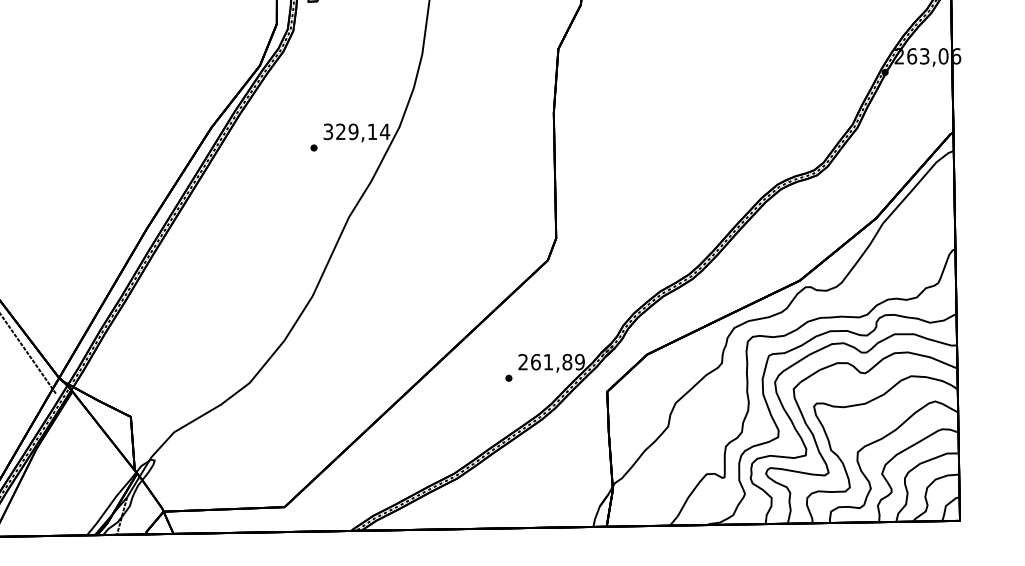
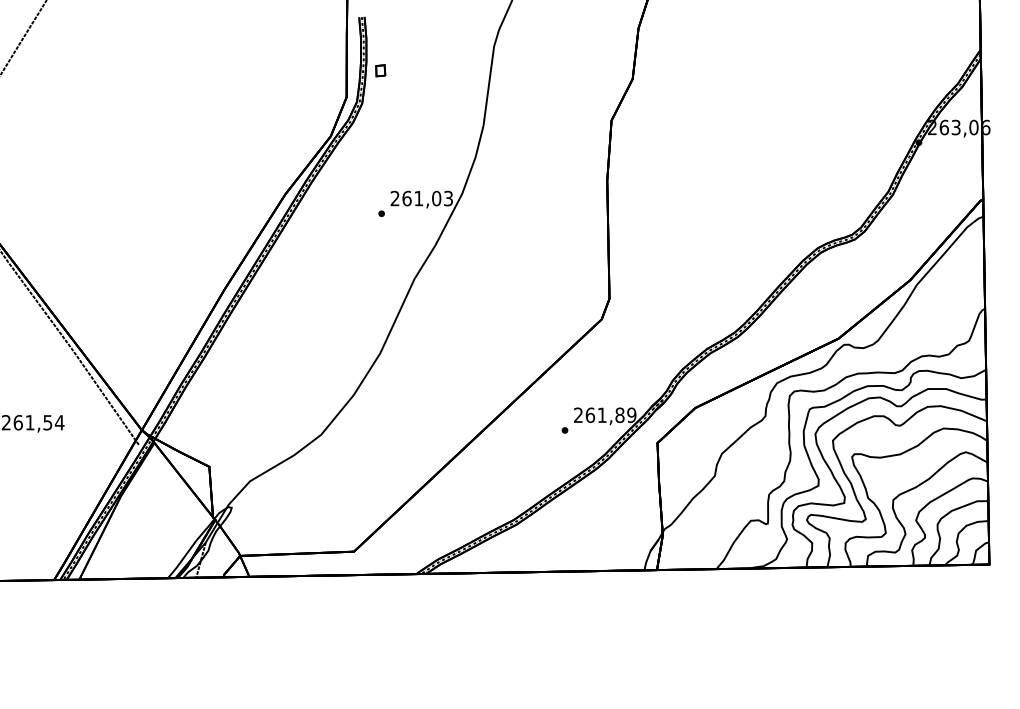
text: (356, 131) -> (421, 198), 329,14 -> 261,03

